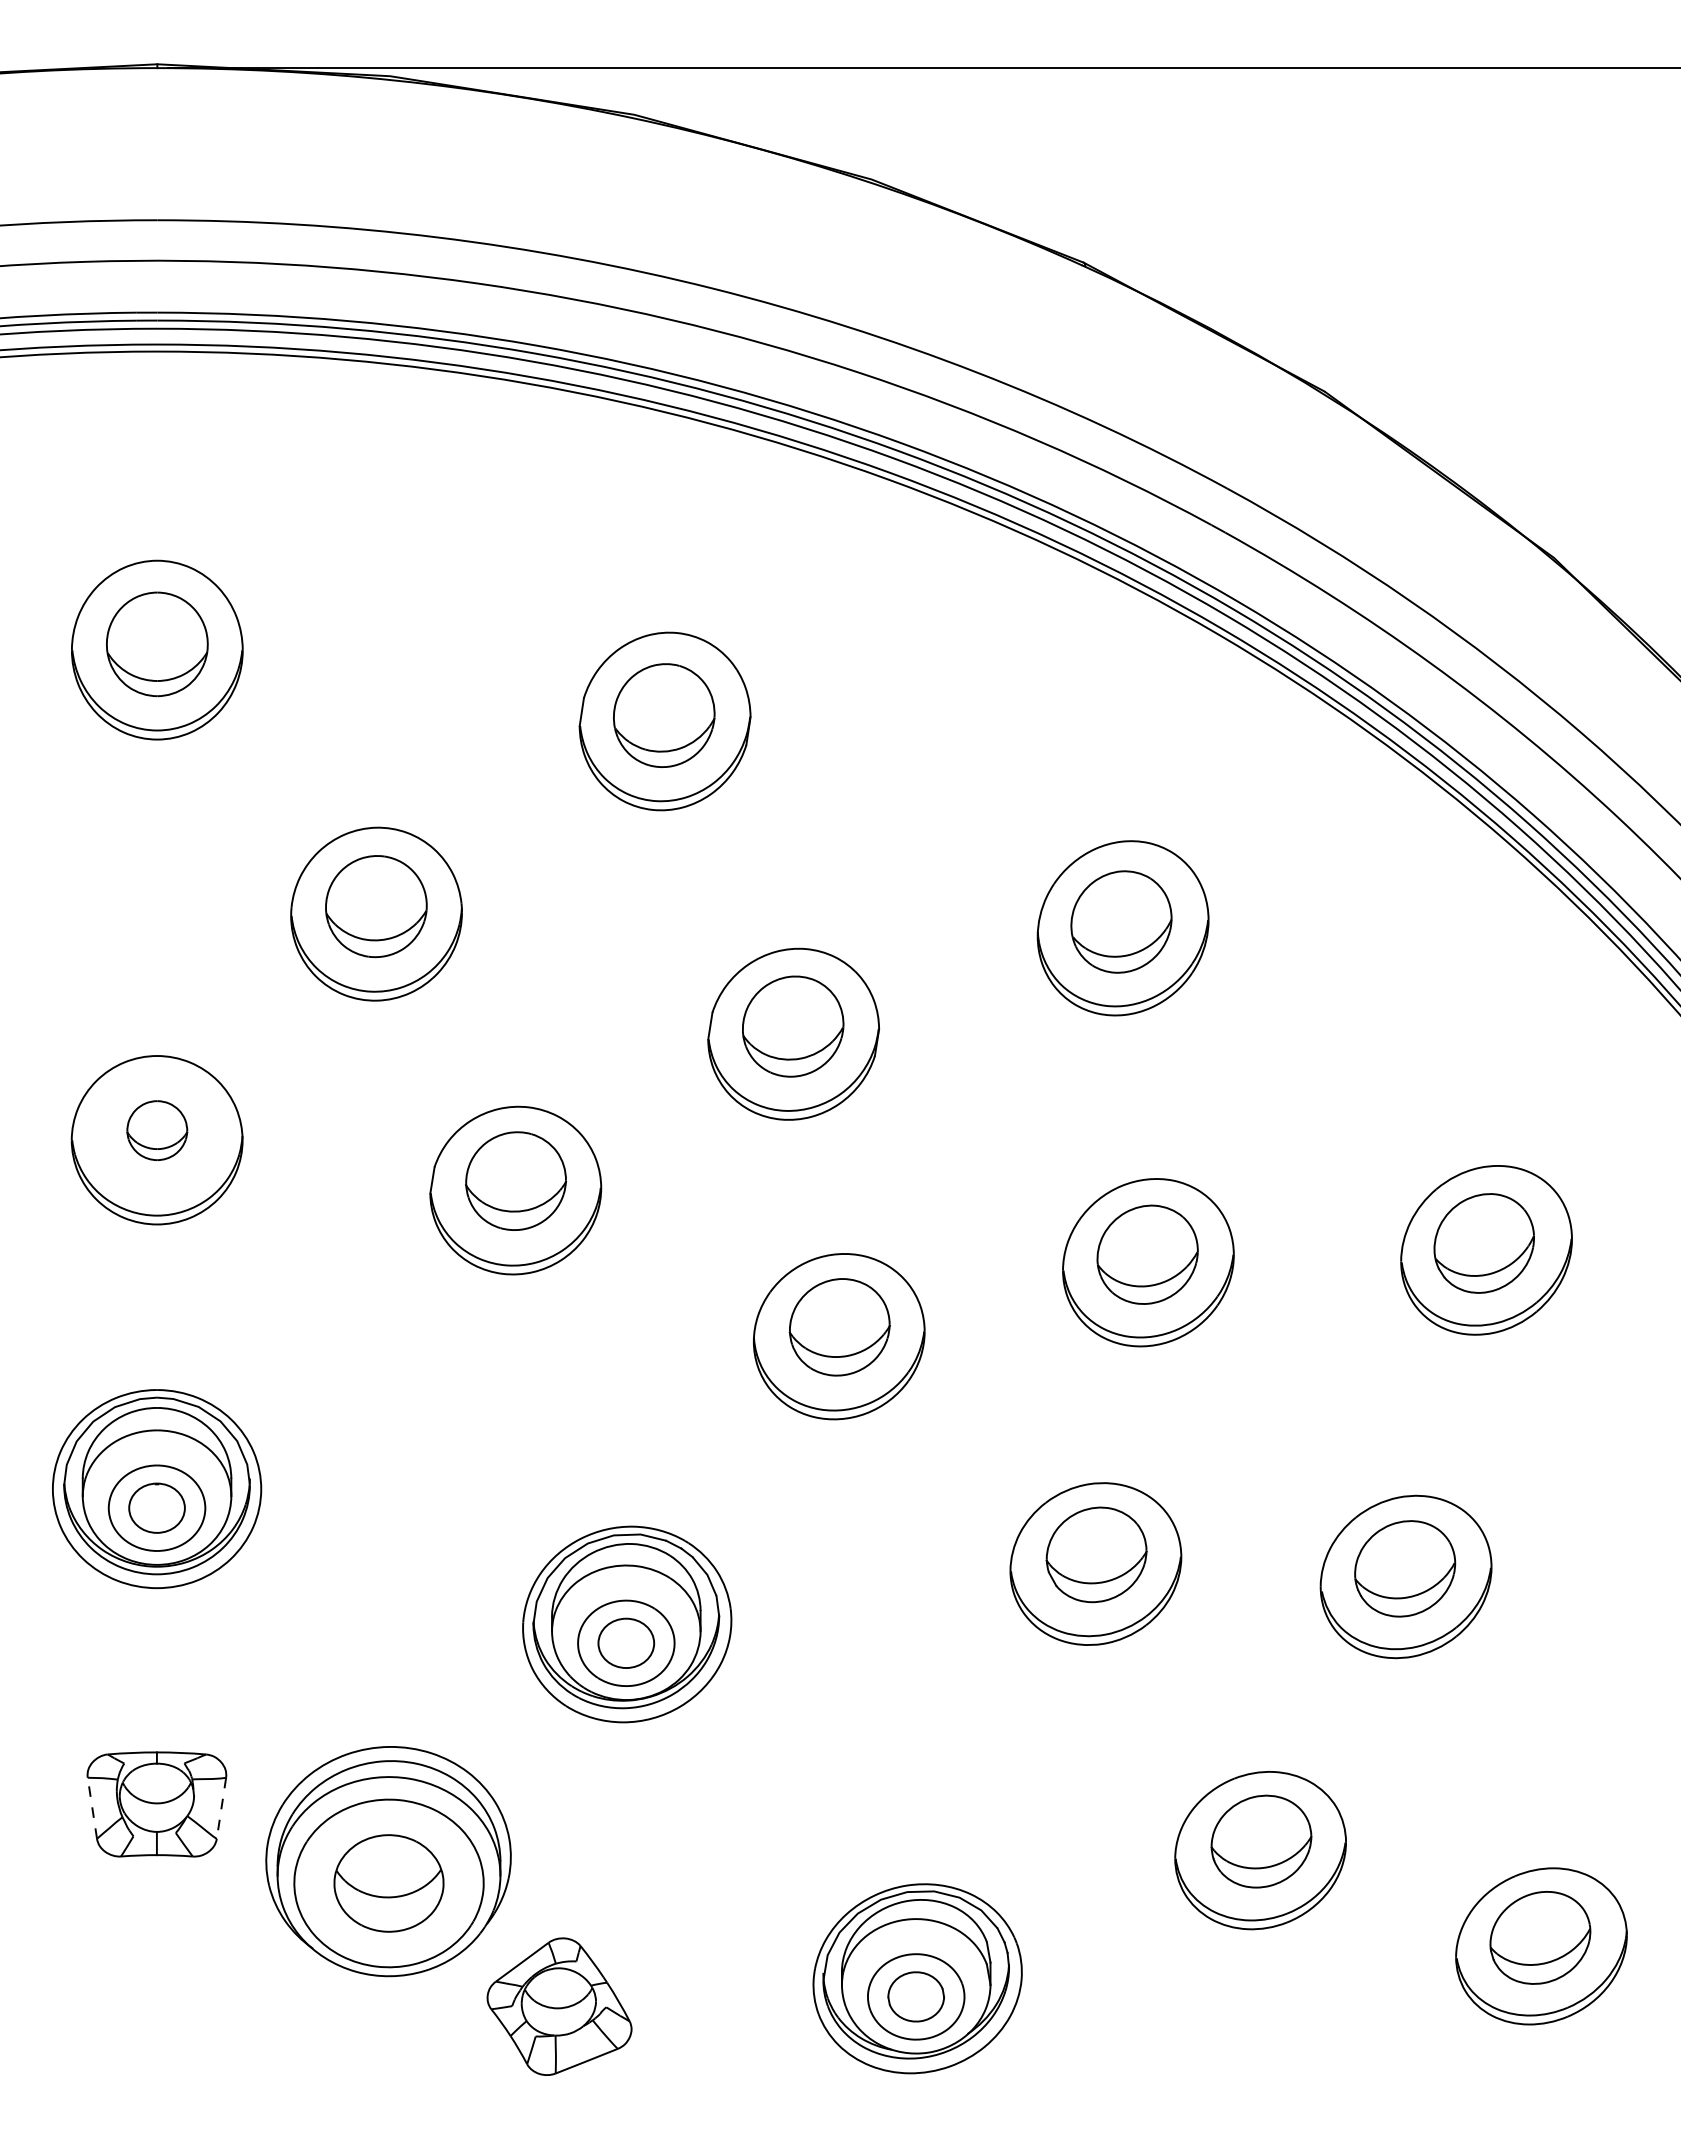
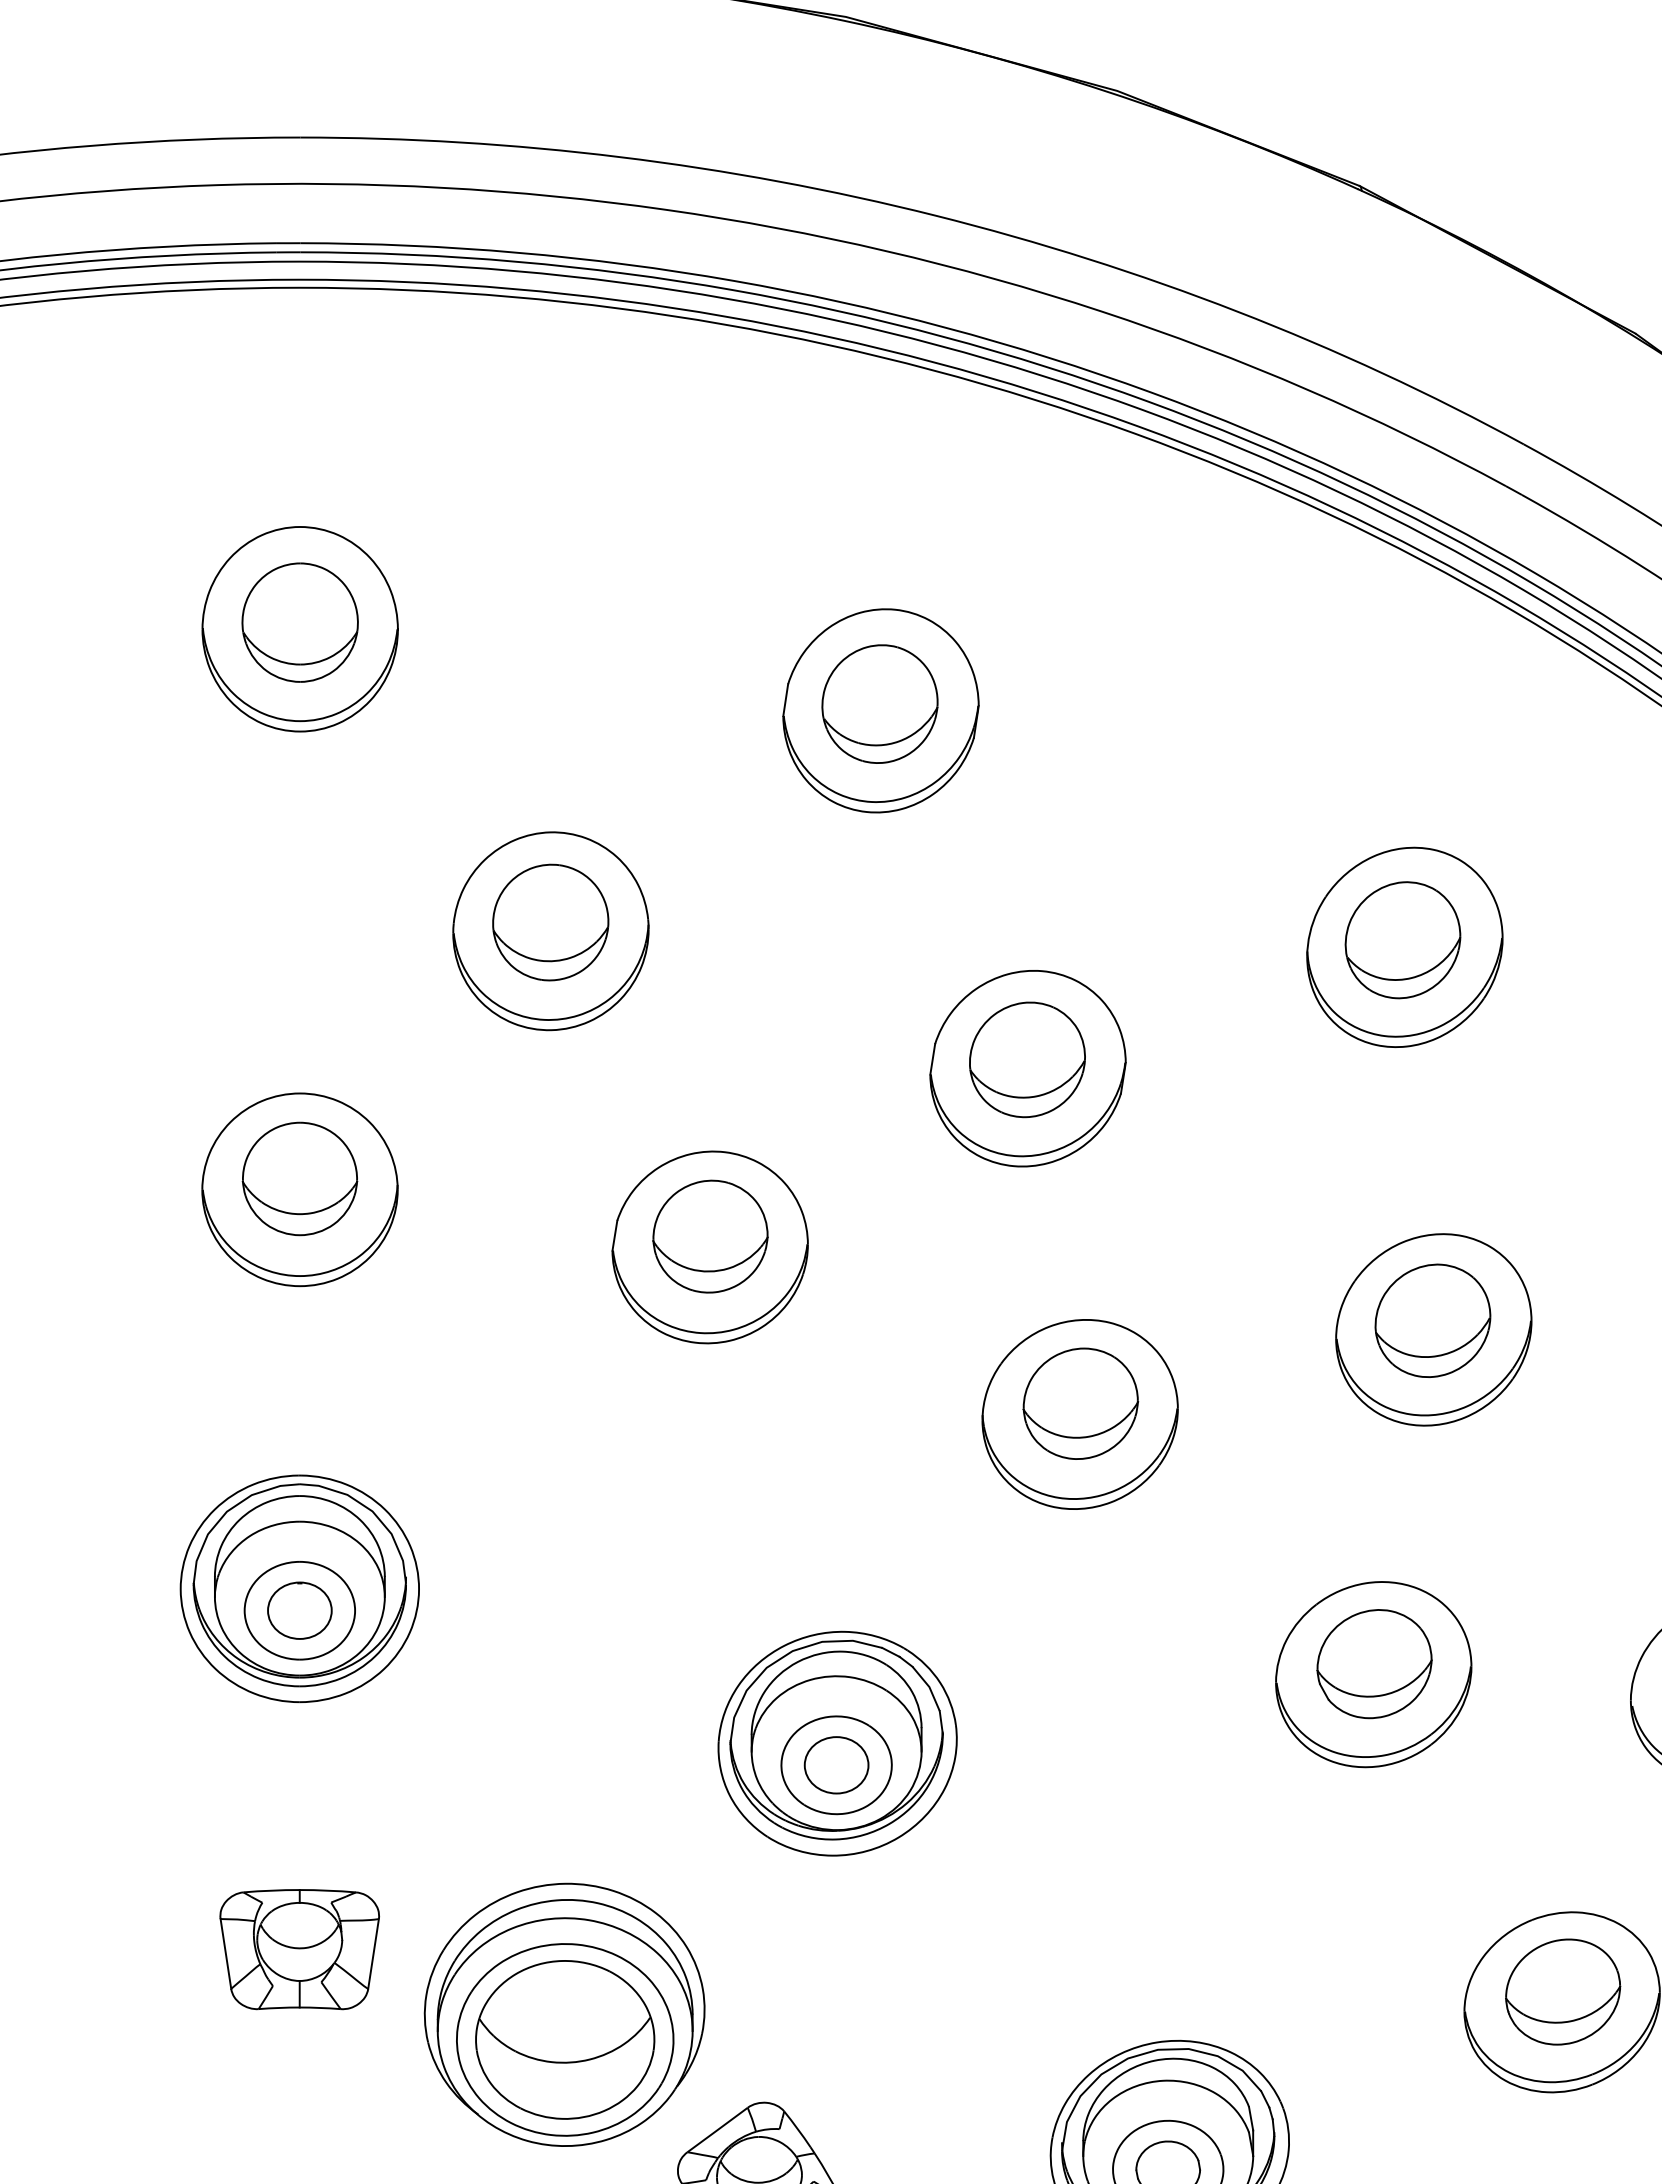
part: (157, 1130) -> (300, 1178), size x1.67
line: (92, 1808) -> (226, 1954), dashed -> solid
line: (221, 1808) -> (373, 1954), dashed -> solid
part: (388, 1883) -> (564, 2039), size x1.43

